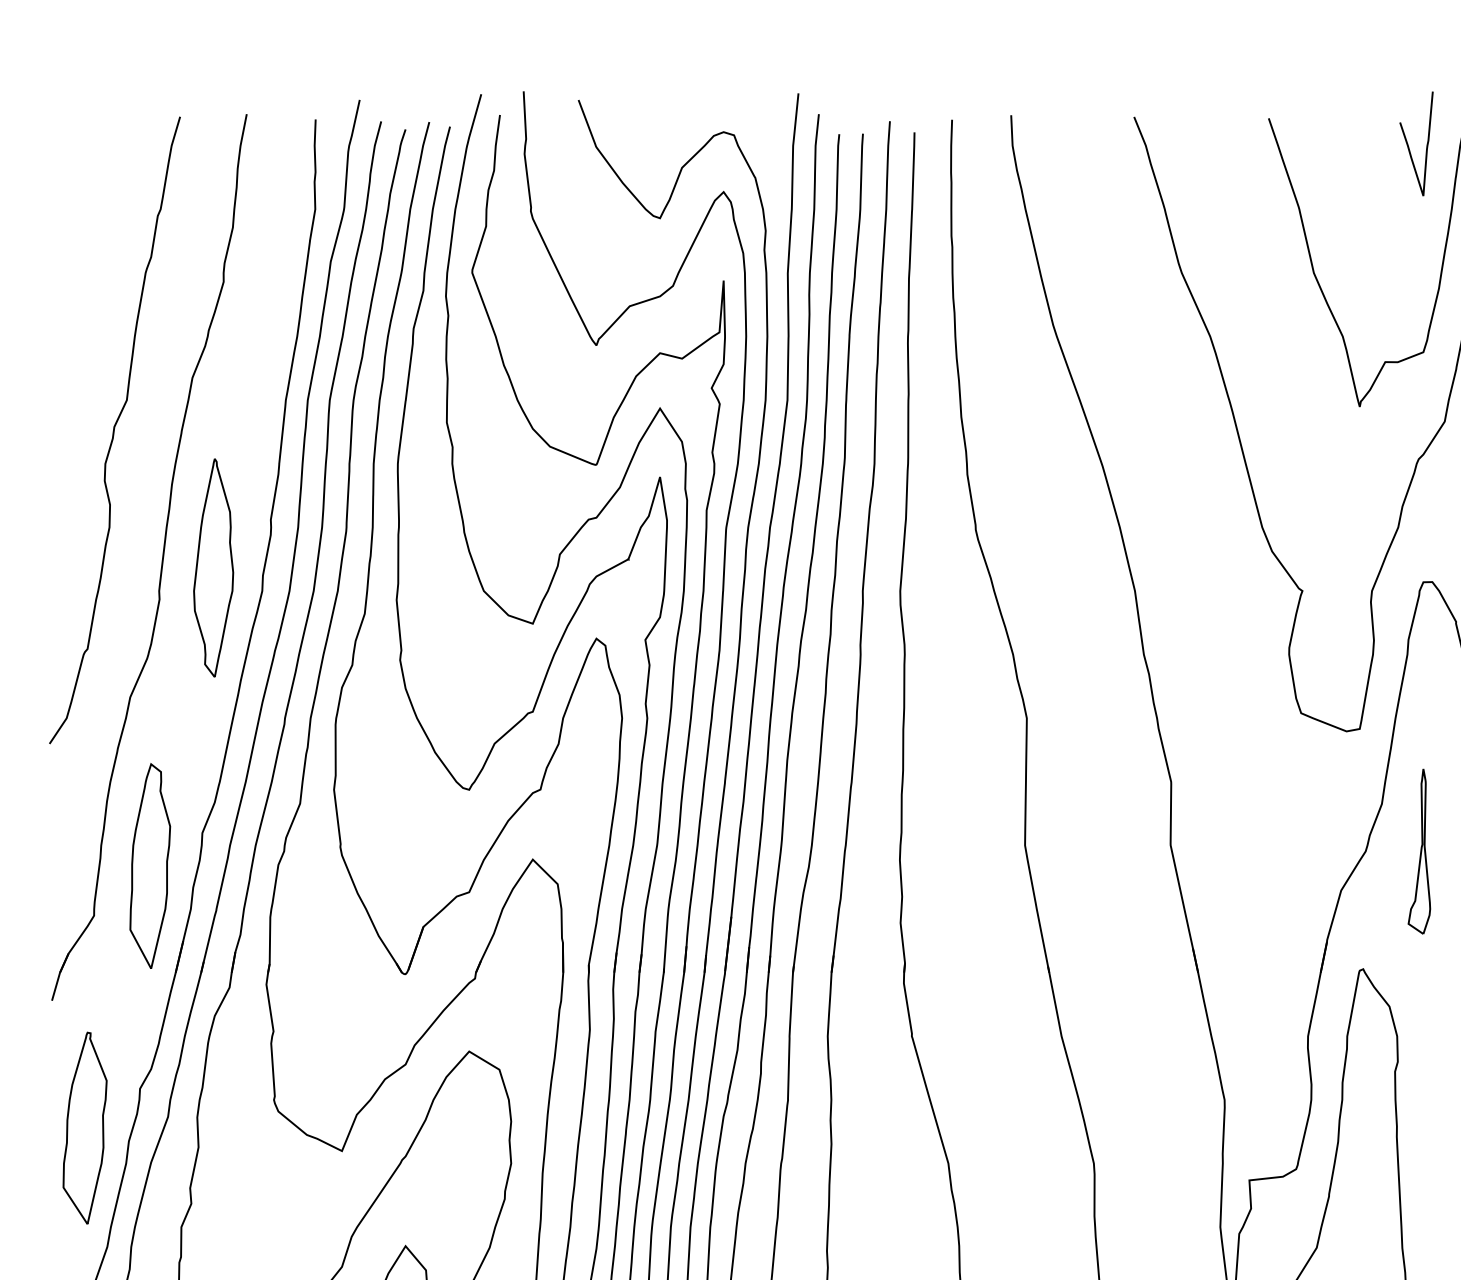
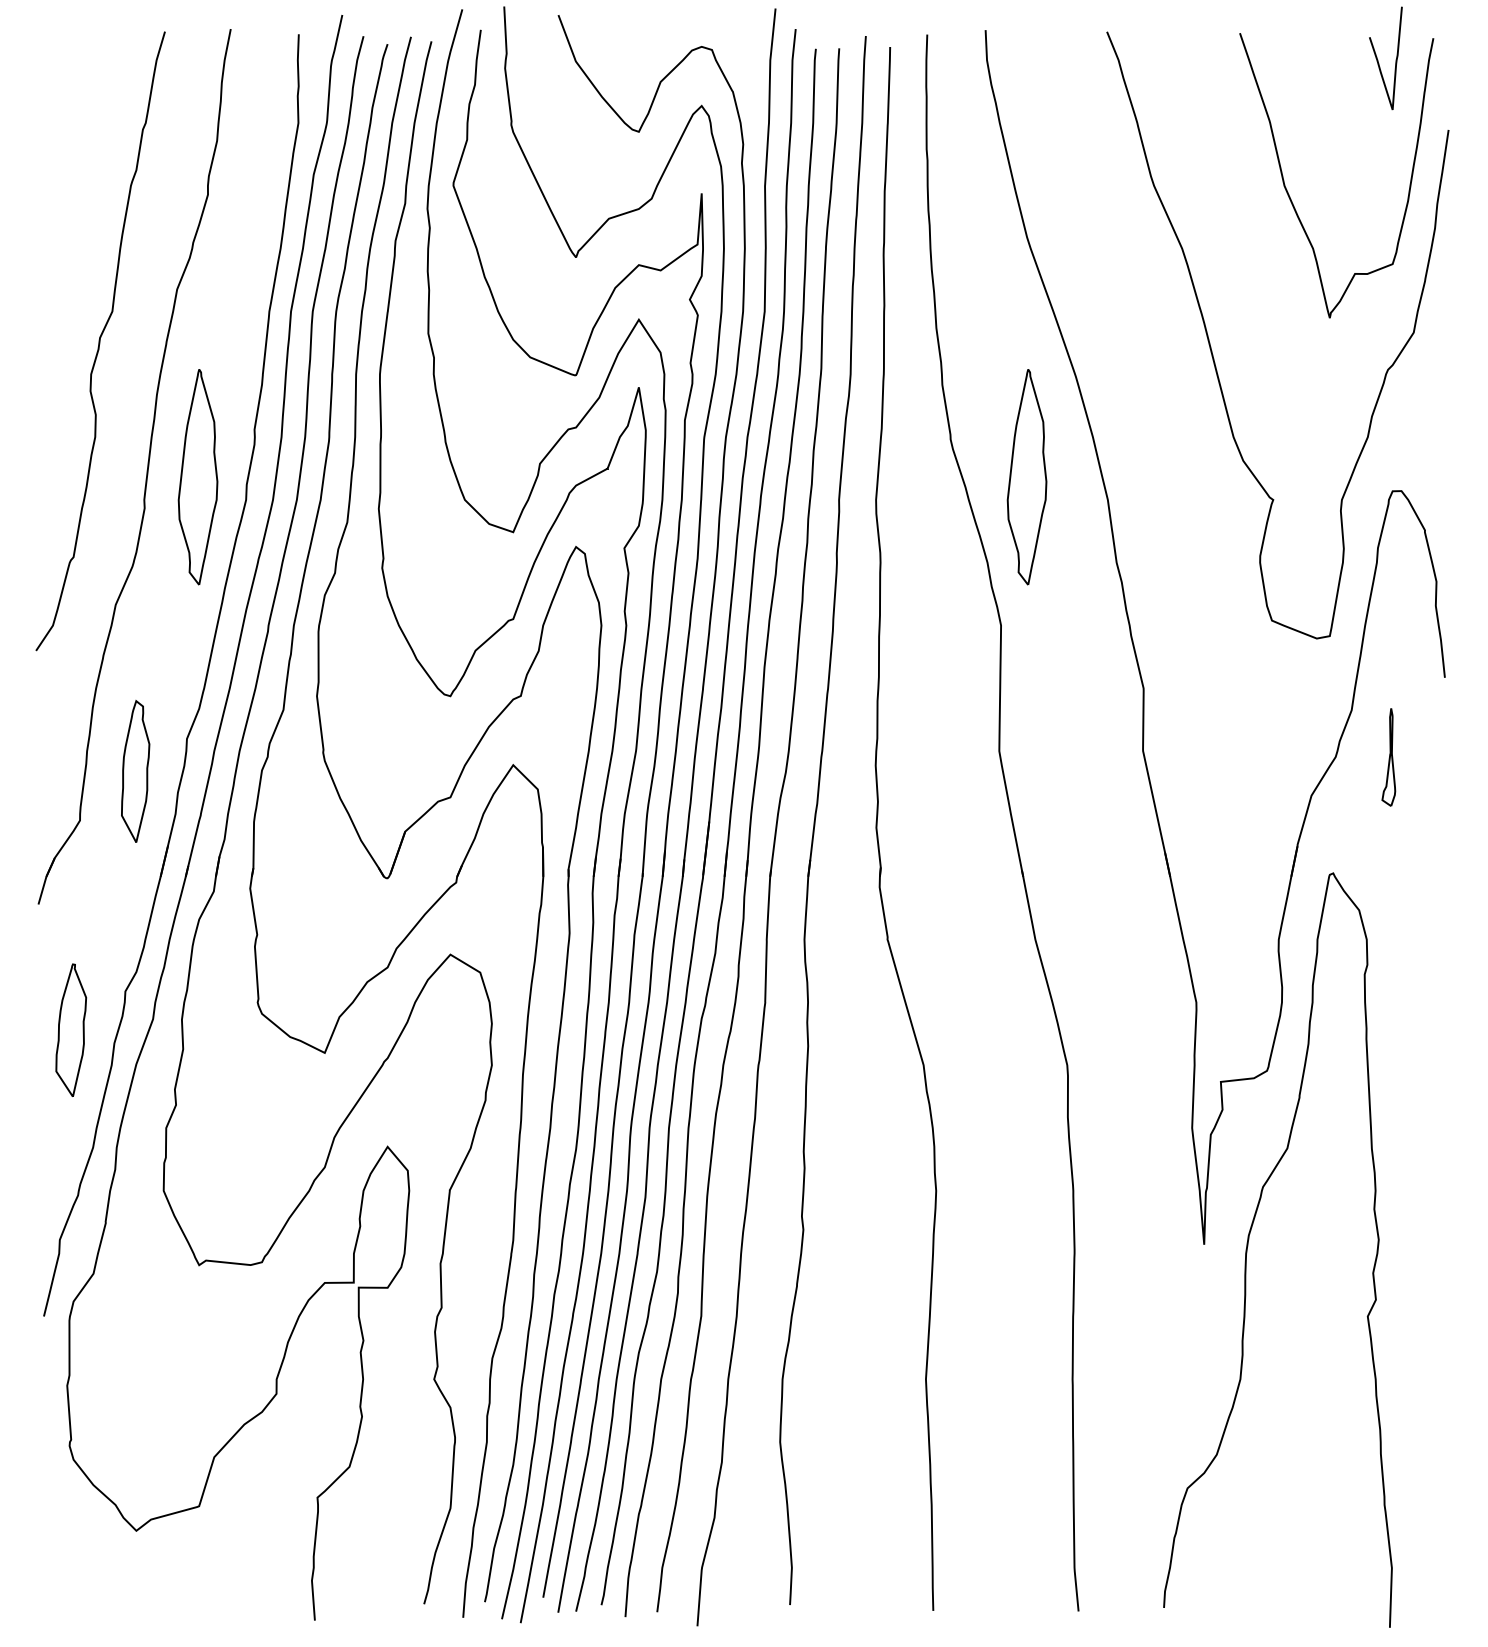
part: (1052, 568) -> (1026, 477), added
part: (1419, 851) -> (1388, 757), size x0.6
part: (150, 866) -> (135, 771), size x0.7
part: (85, 1128) -> (71, 1030), size x0.7

